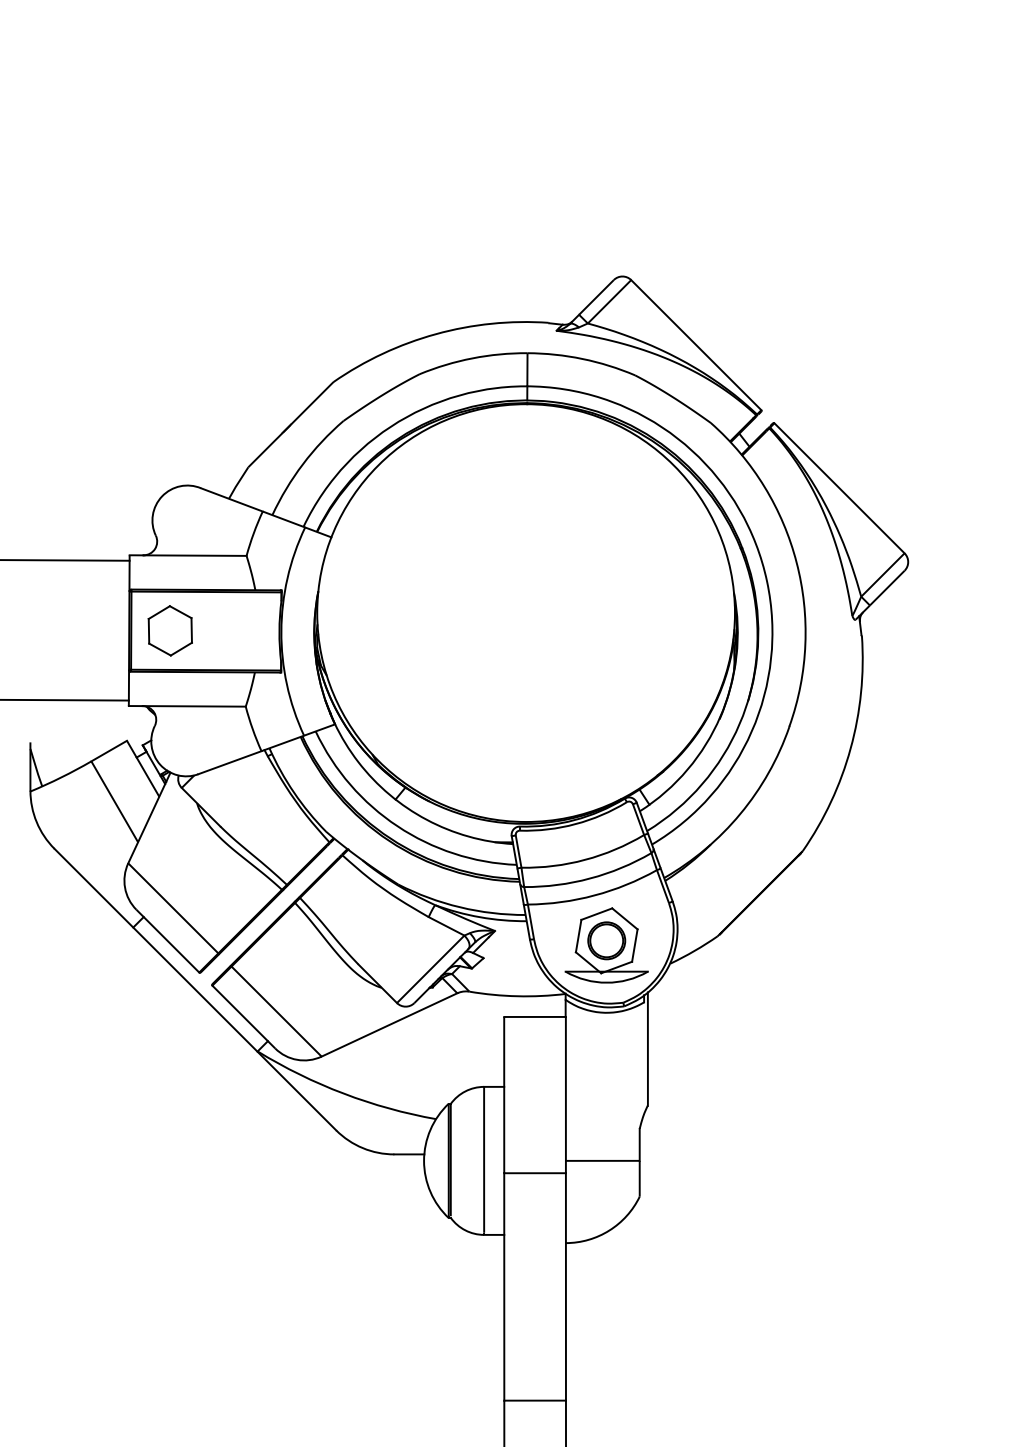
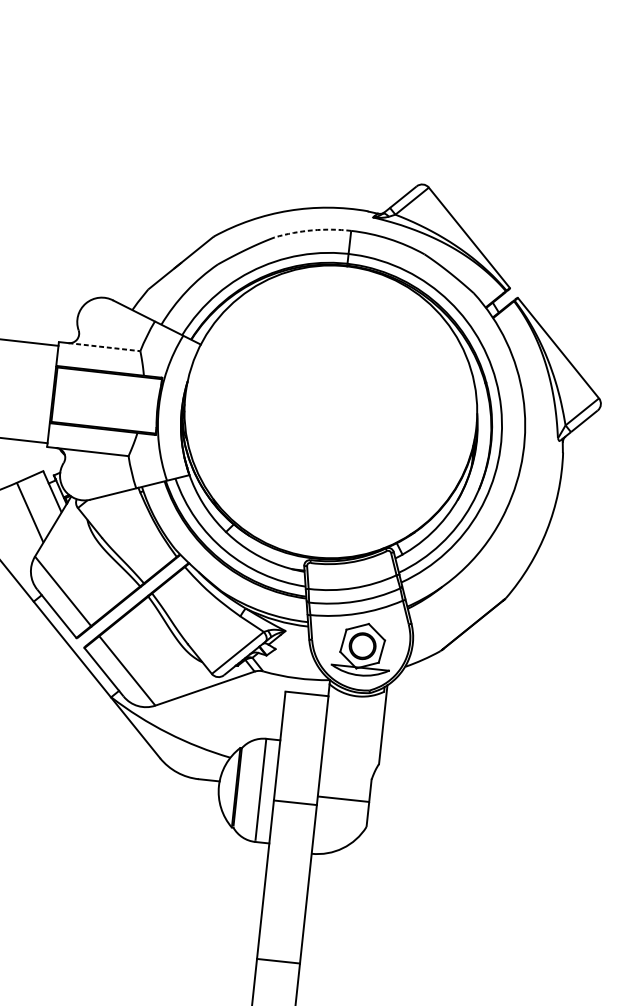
arc: (472, 358) -> (312, 230), solid -> dashed
line: (194, 555) -> (104, 347), solid -> dashed
part: (169, 630) -> (81, 397), removed

